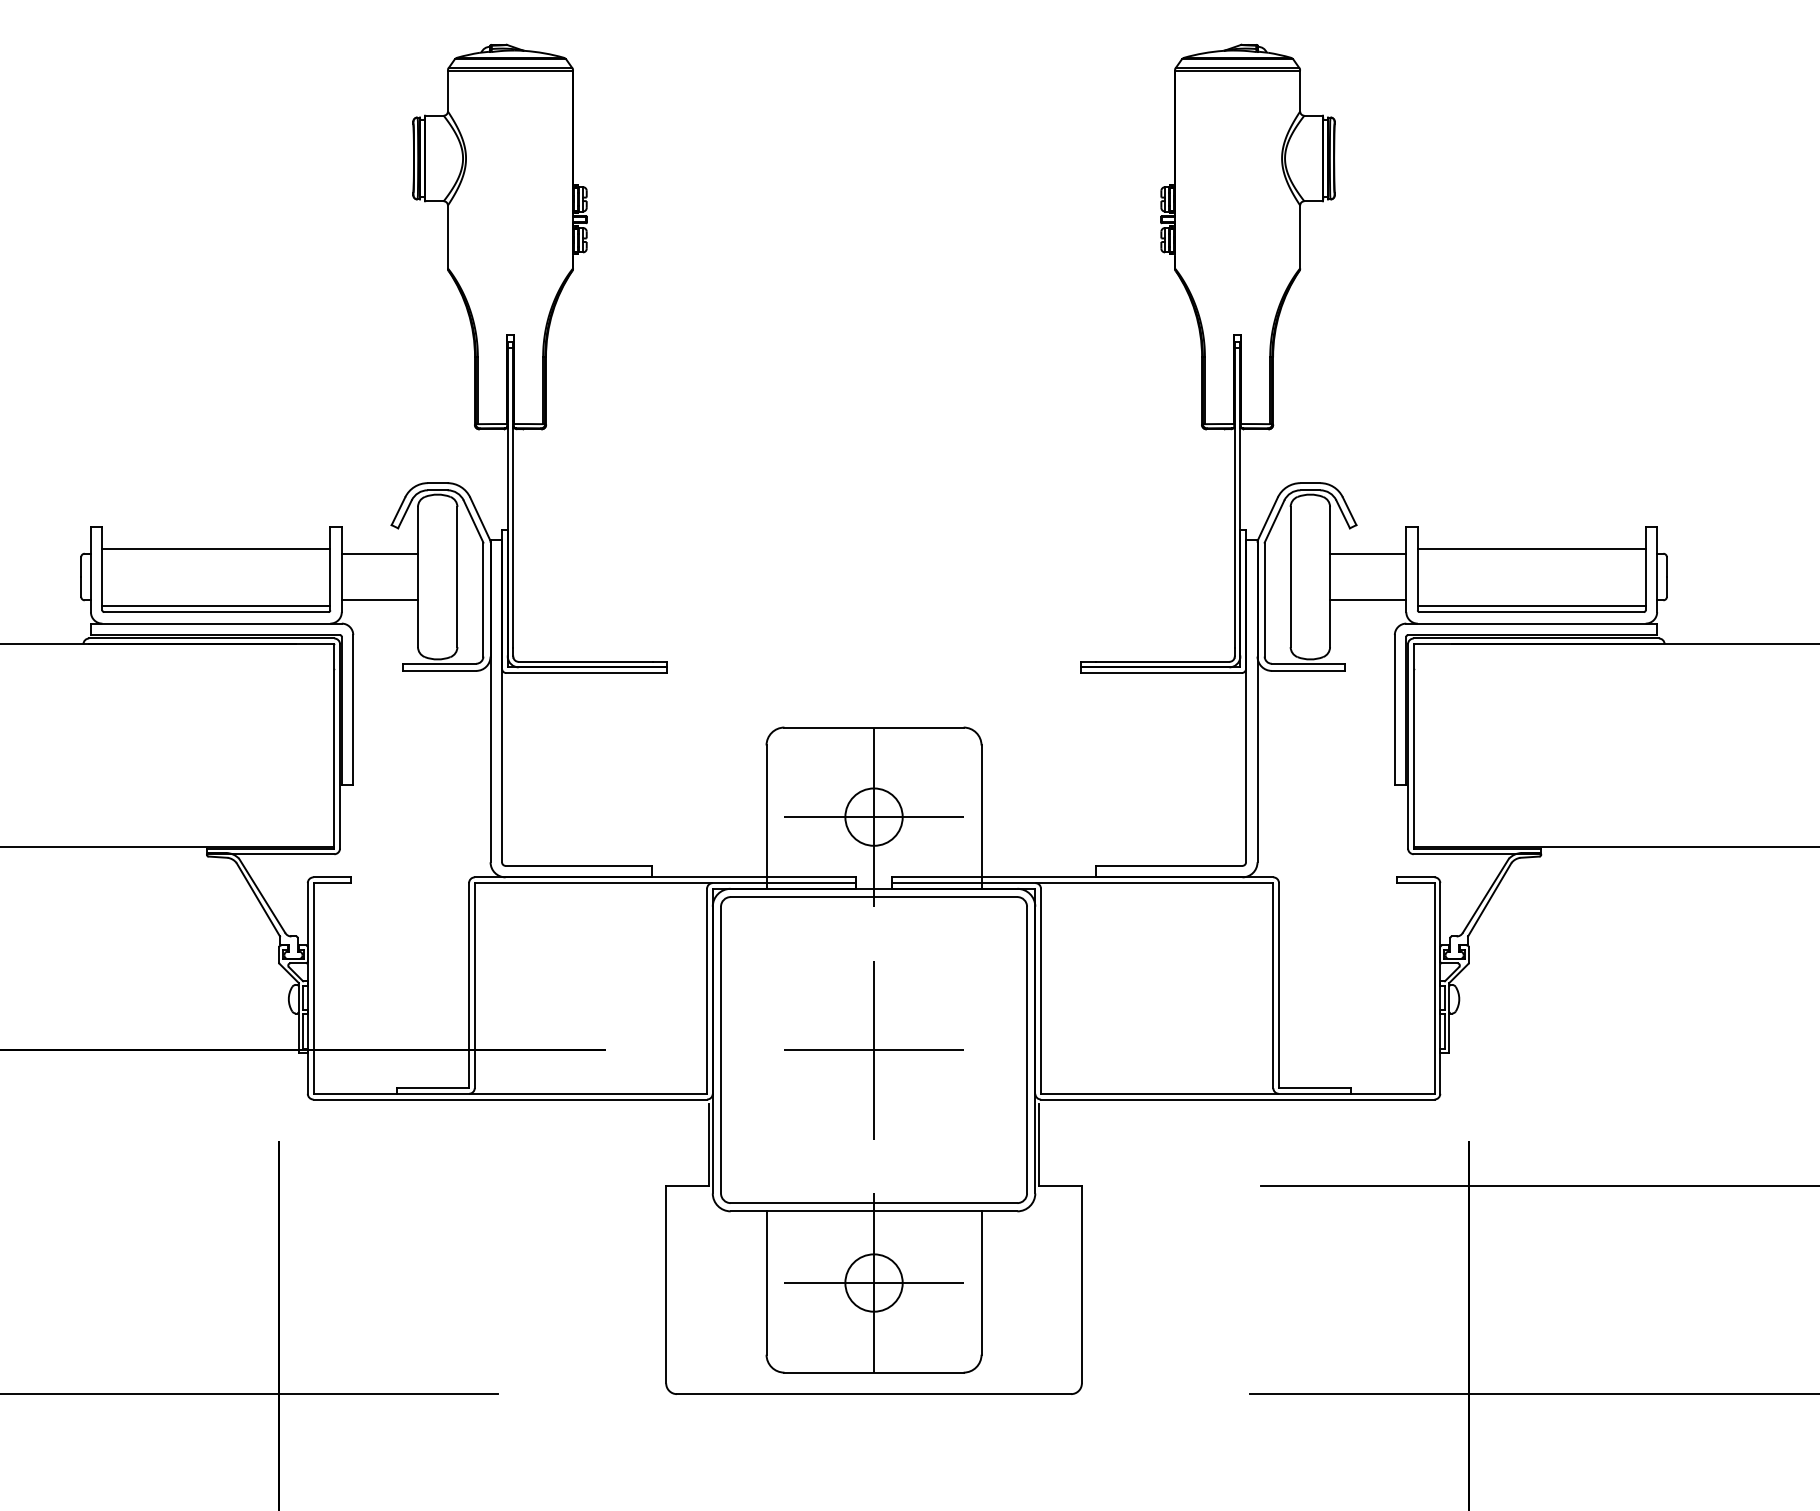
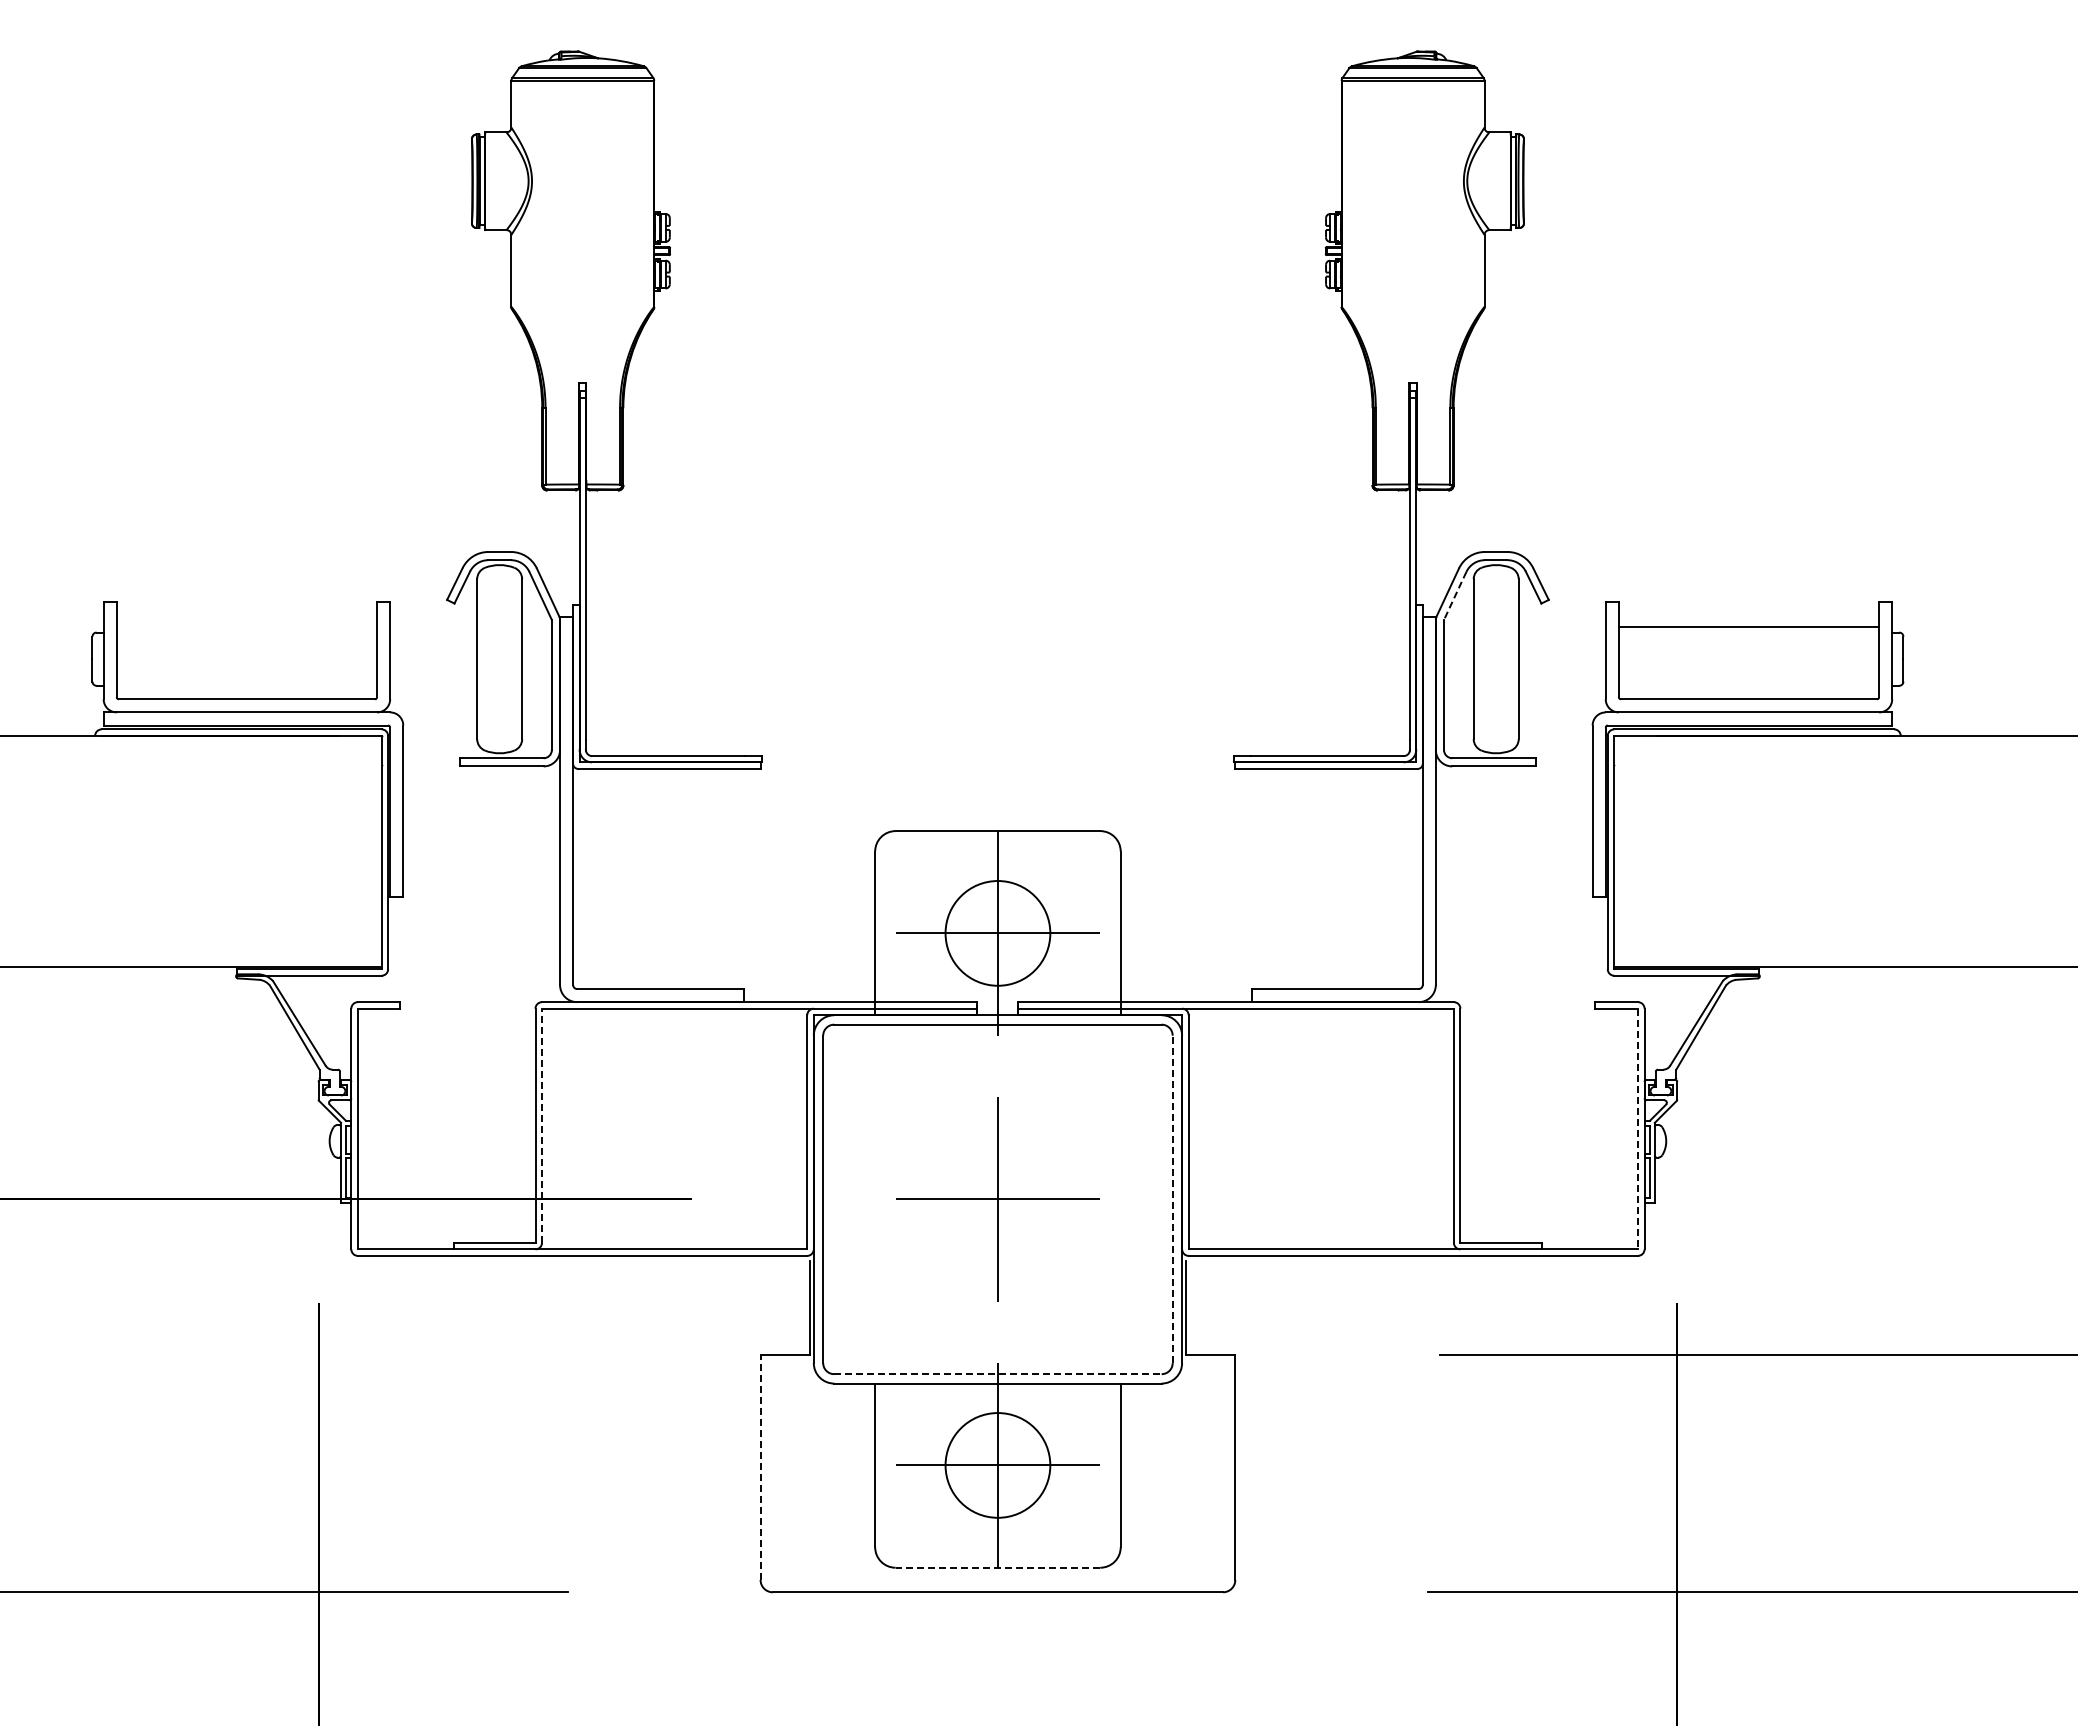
line: (1274, 522) -> (1455, 596), solid -> dashed
line: (216, 548) -> (246, 626), removed
line: (379, 553) -> (433, 632), removed
line: (1367, 553) -> (1561, 632), removed
line: (379, 600) -> (433, 685), removed
line: (1367, 600) -> (1561, 685), removed
line: (216, 605) -> (246, 691), removed
line: (1531, 605) -> (1748, 691), removed
circle: (873, 817) -> (997, 933), size x1.6
line: (475, 985) -> (542, 1125), solid -> dashed
line: (1434, 988) -> (1638, 1129), solid -> dashed
line: (1026, 1050) -> (1172, 1199), solid -> dashed
line: (873, 1203) -> (997, 1374), solid -> dashed
circle: (873, 1283) -> (997, 1465), size x1.6
line: (666, 1284) -> (760, 1467), solid -> dashed
line: (873, 1372) -> (997, 1567), solid -> dashed

